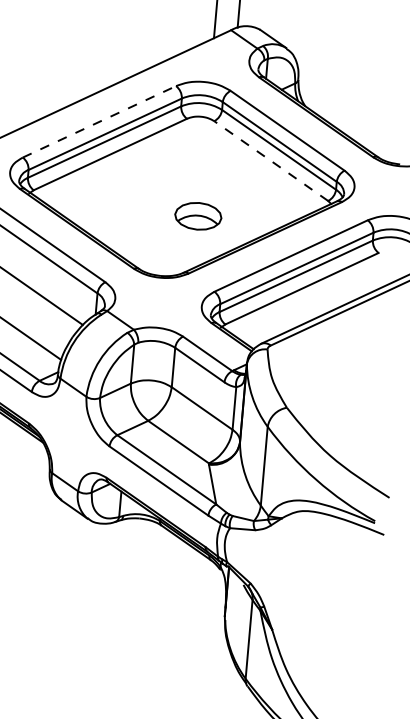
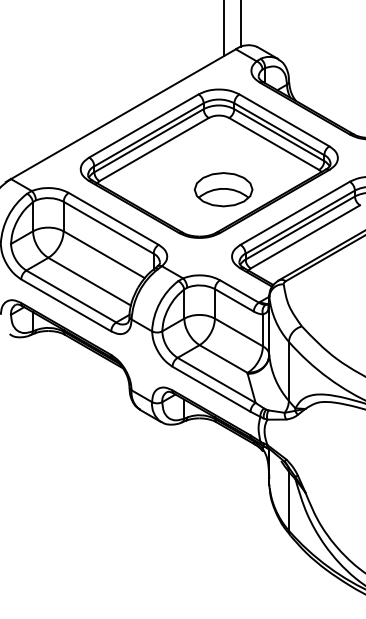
line: (100, 121) -> (144, 125), dashed -> solid
line: (271, 160) -> (274, 143), dashed -> solid
part: (198, 215) -> (223, 189), size x1.67

